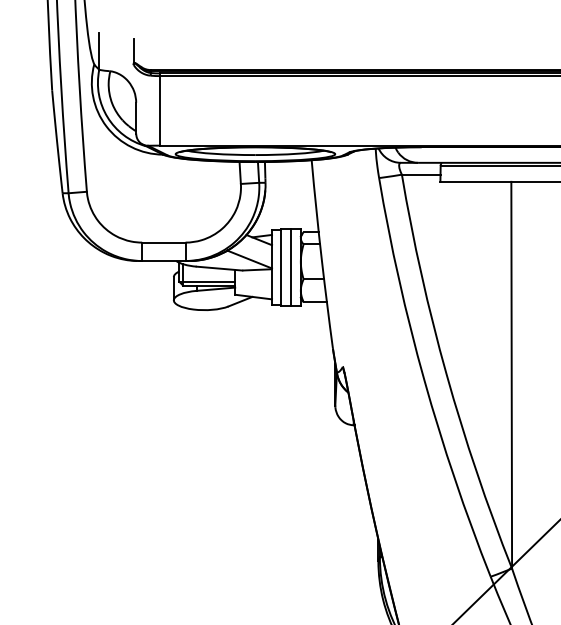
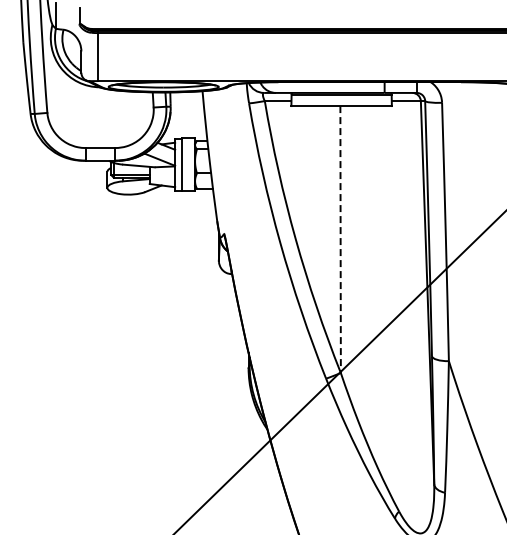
line: (291, 266) -> (188, 164), removed
line: (511, 376) -> (340, 240), solid -> dashed

